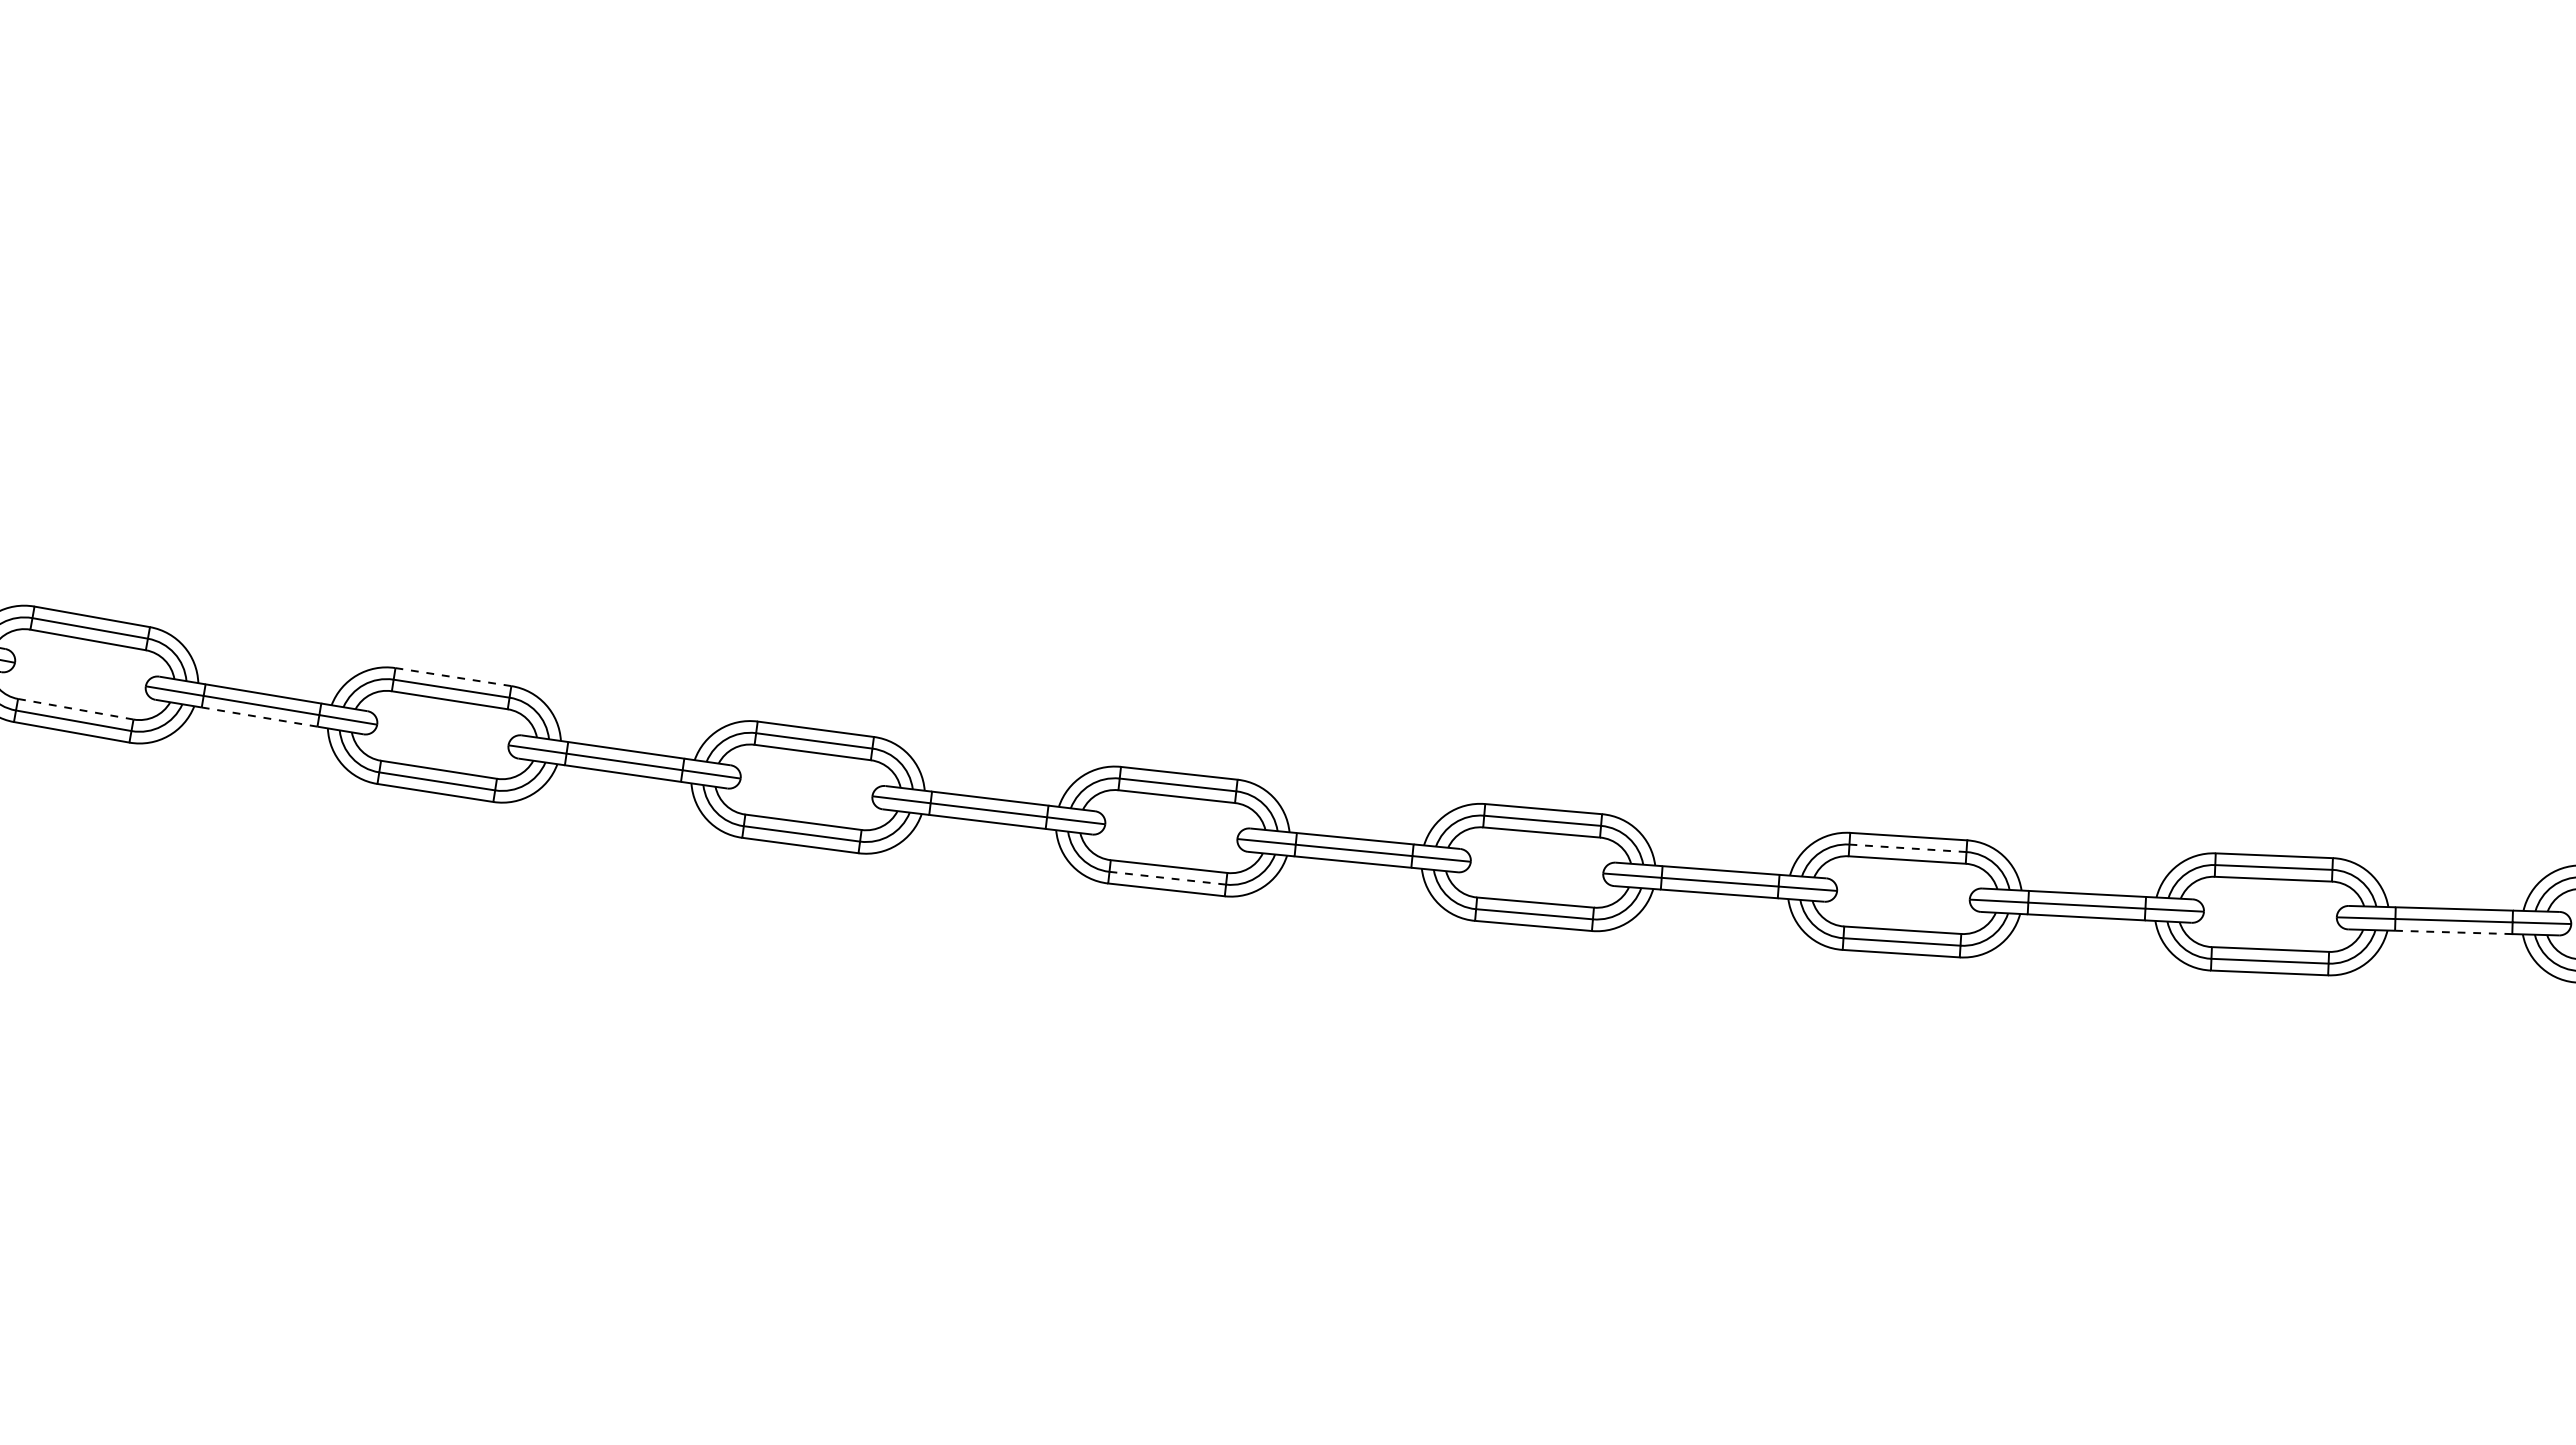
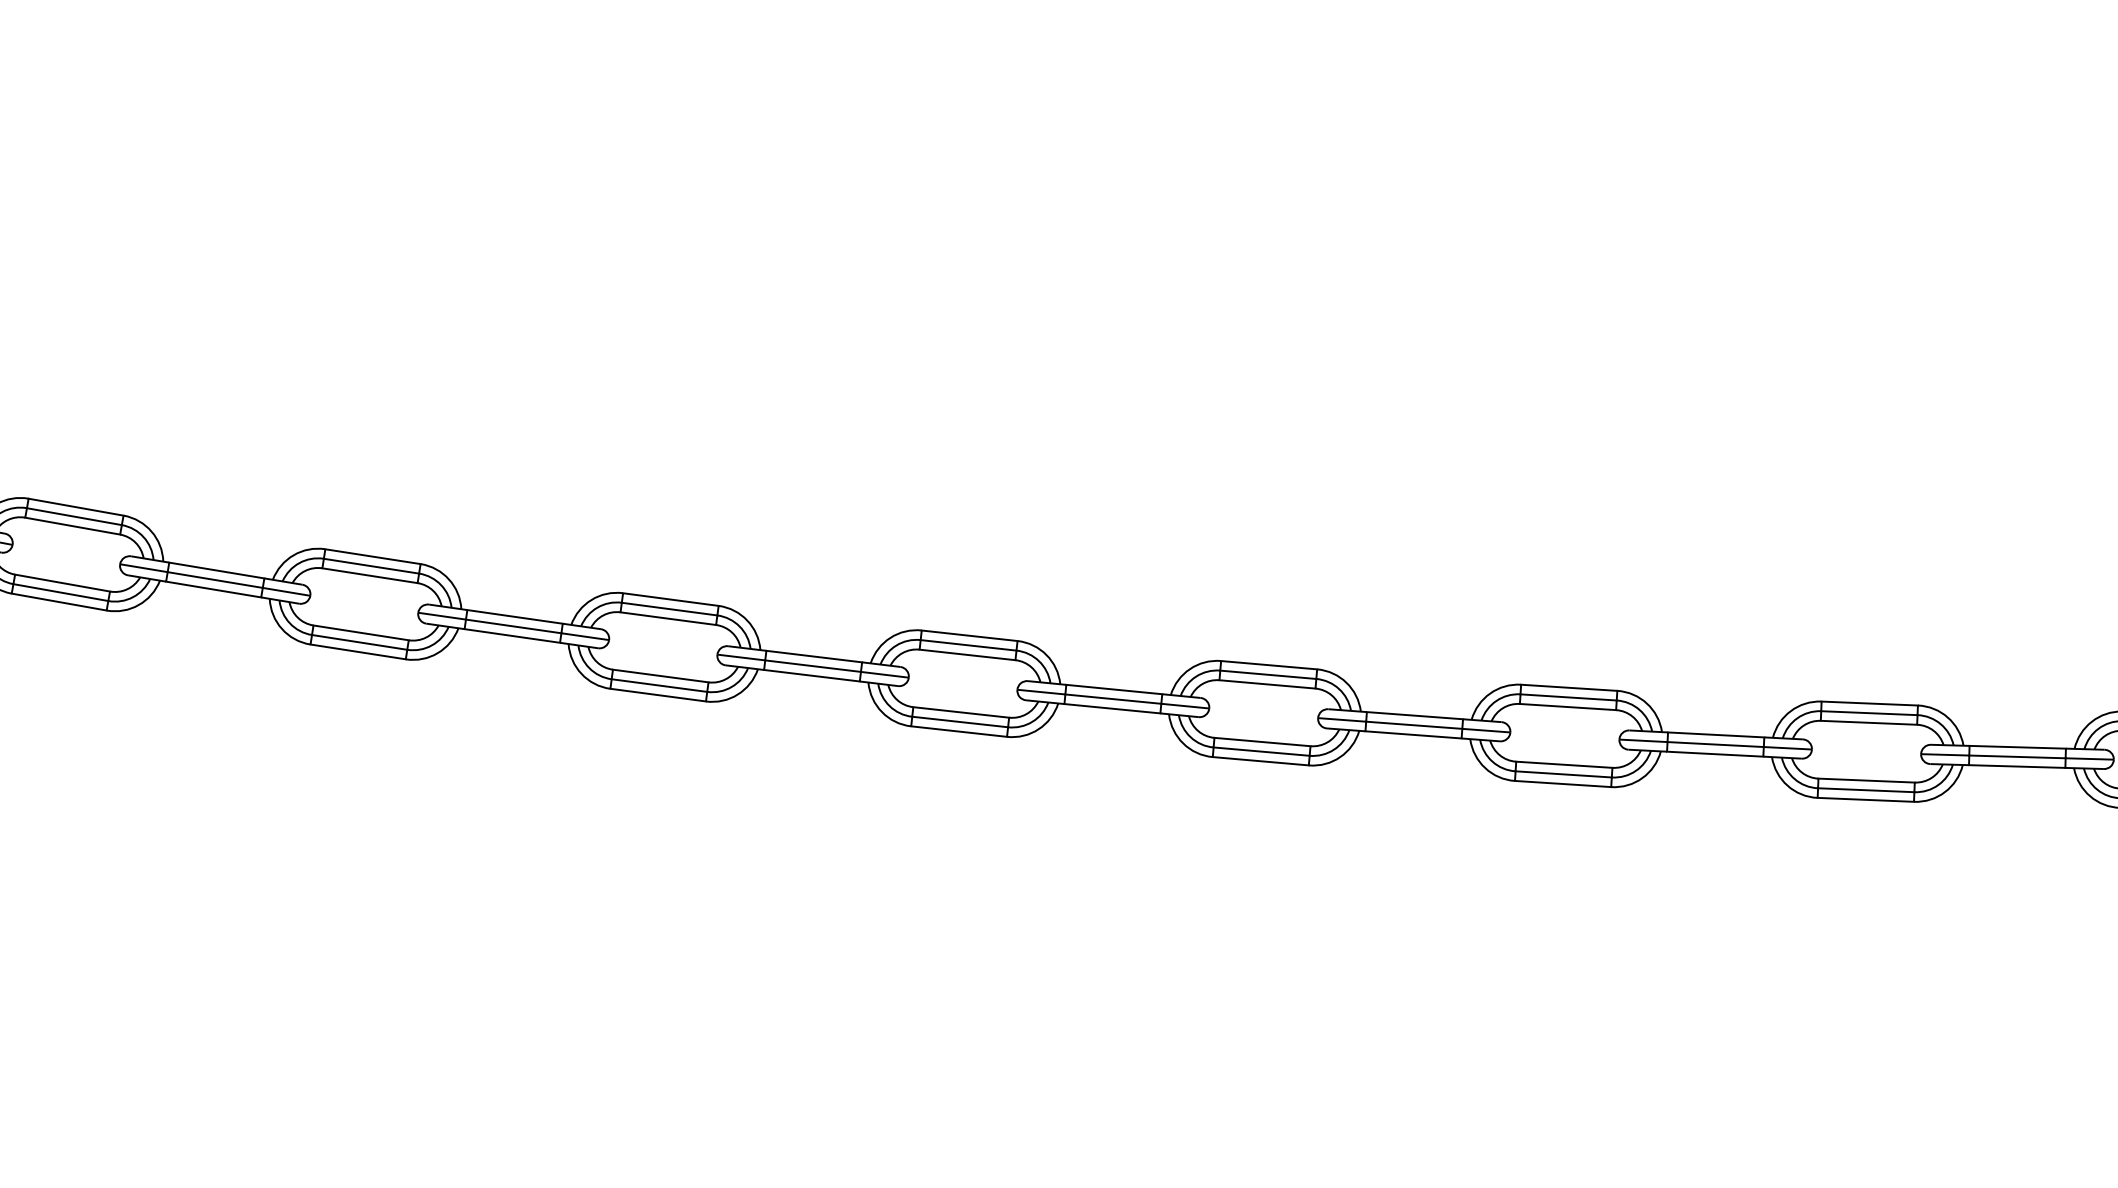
line: (453, 677) -> (373, 557), dashed -> solid
line: (75, 709) -> (62, 583), dashed -> solid
line: (259, 717) -> (213, 589), dashed -> solid
line: (1907, 848) -> (1568, 697), dashed -> solid
line: (1167, 878) -> (959, 722), dashed -> solid
line: (2453, 932) -> (2017, 766), dashed -> solid

